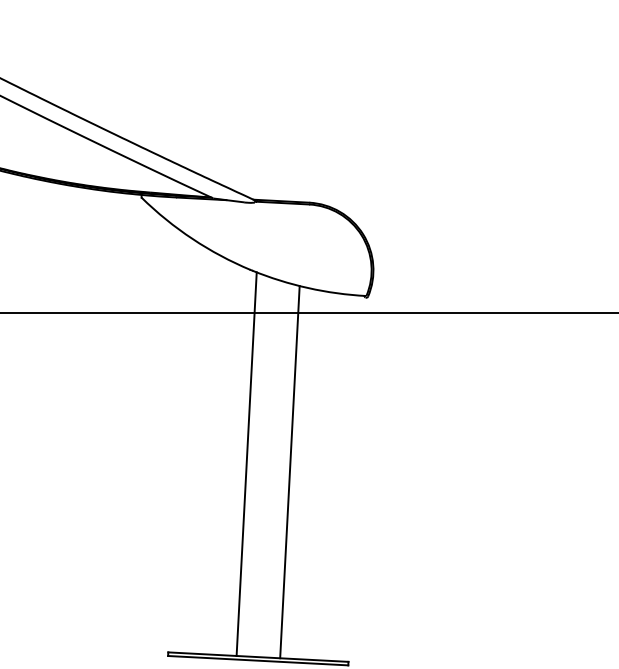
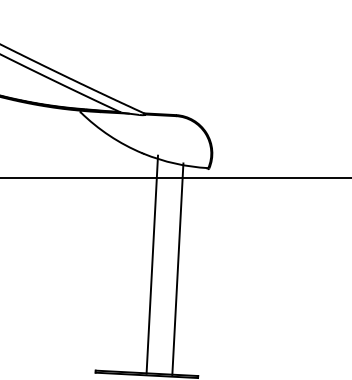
line: (247, 463) -> (152, 264), moved
line: (289, 470) -> (177, 268), moved

